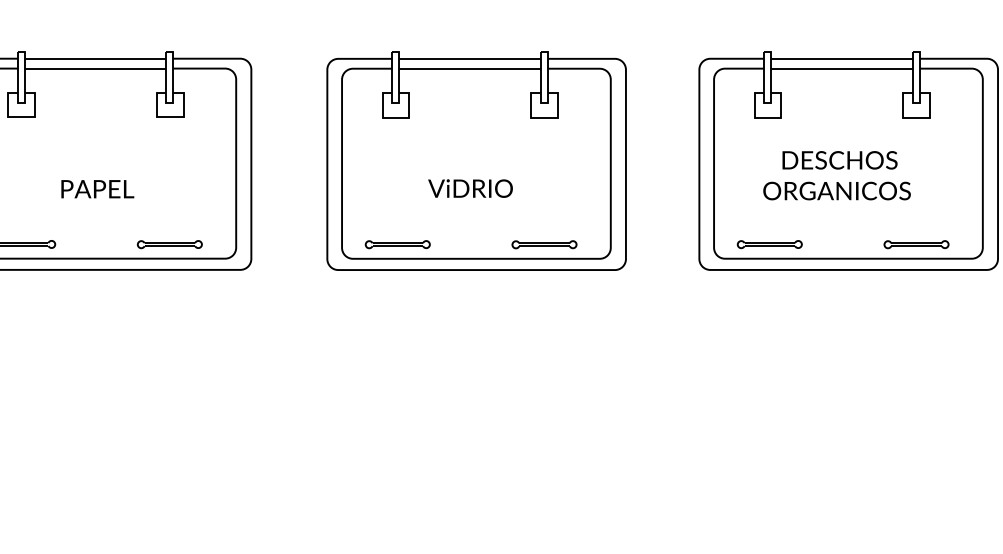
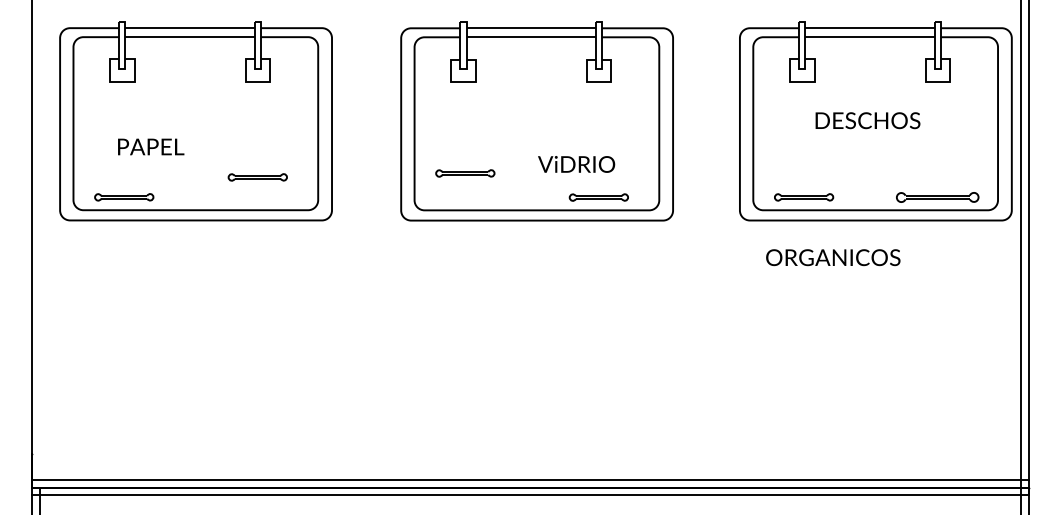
text: (98, 188) -> (151, 146), moved
text: (470, 188) -> (576, 164), moved
text: (837, 190) -> (833, 257), moved
part: (169, 244) -> (257, 177), moved
part: (397, 244) -> (465, 173), moved
part: (916, 244) -> (937, 197), size x1.4

